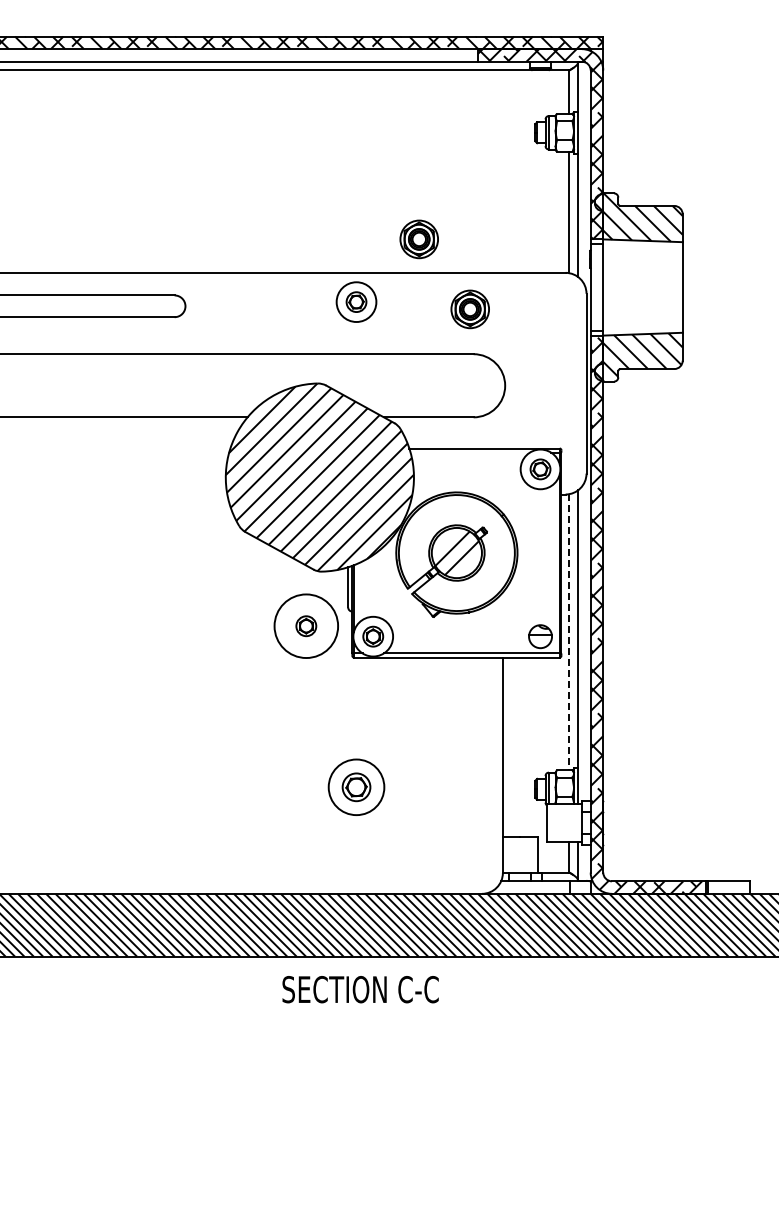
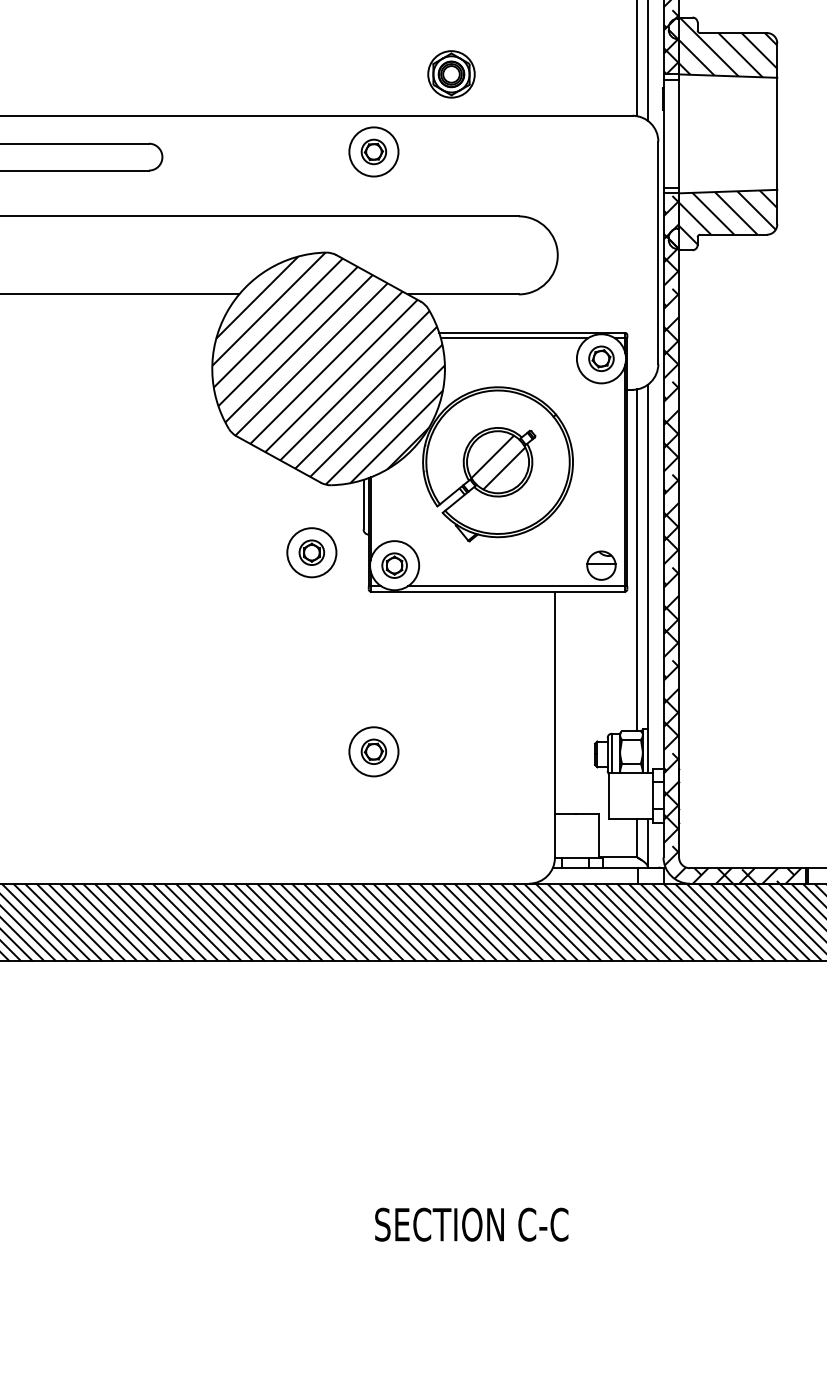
part: (469, 309) -> (513, 161), removed
line: (469, 452) -> (513, 337), added
circle: (306, 626) -> (312, 553), size x0.62
line: (569, 632) -> (637, 560), dashed -> solid
part: (356, 786) -> (373, 750), size x0.71
text: (360, 989) -> (471, 1224), moved

